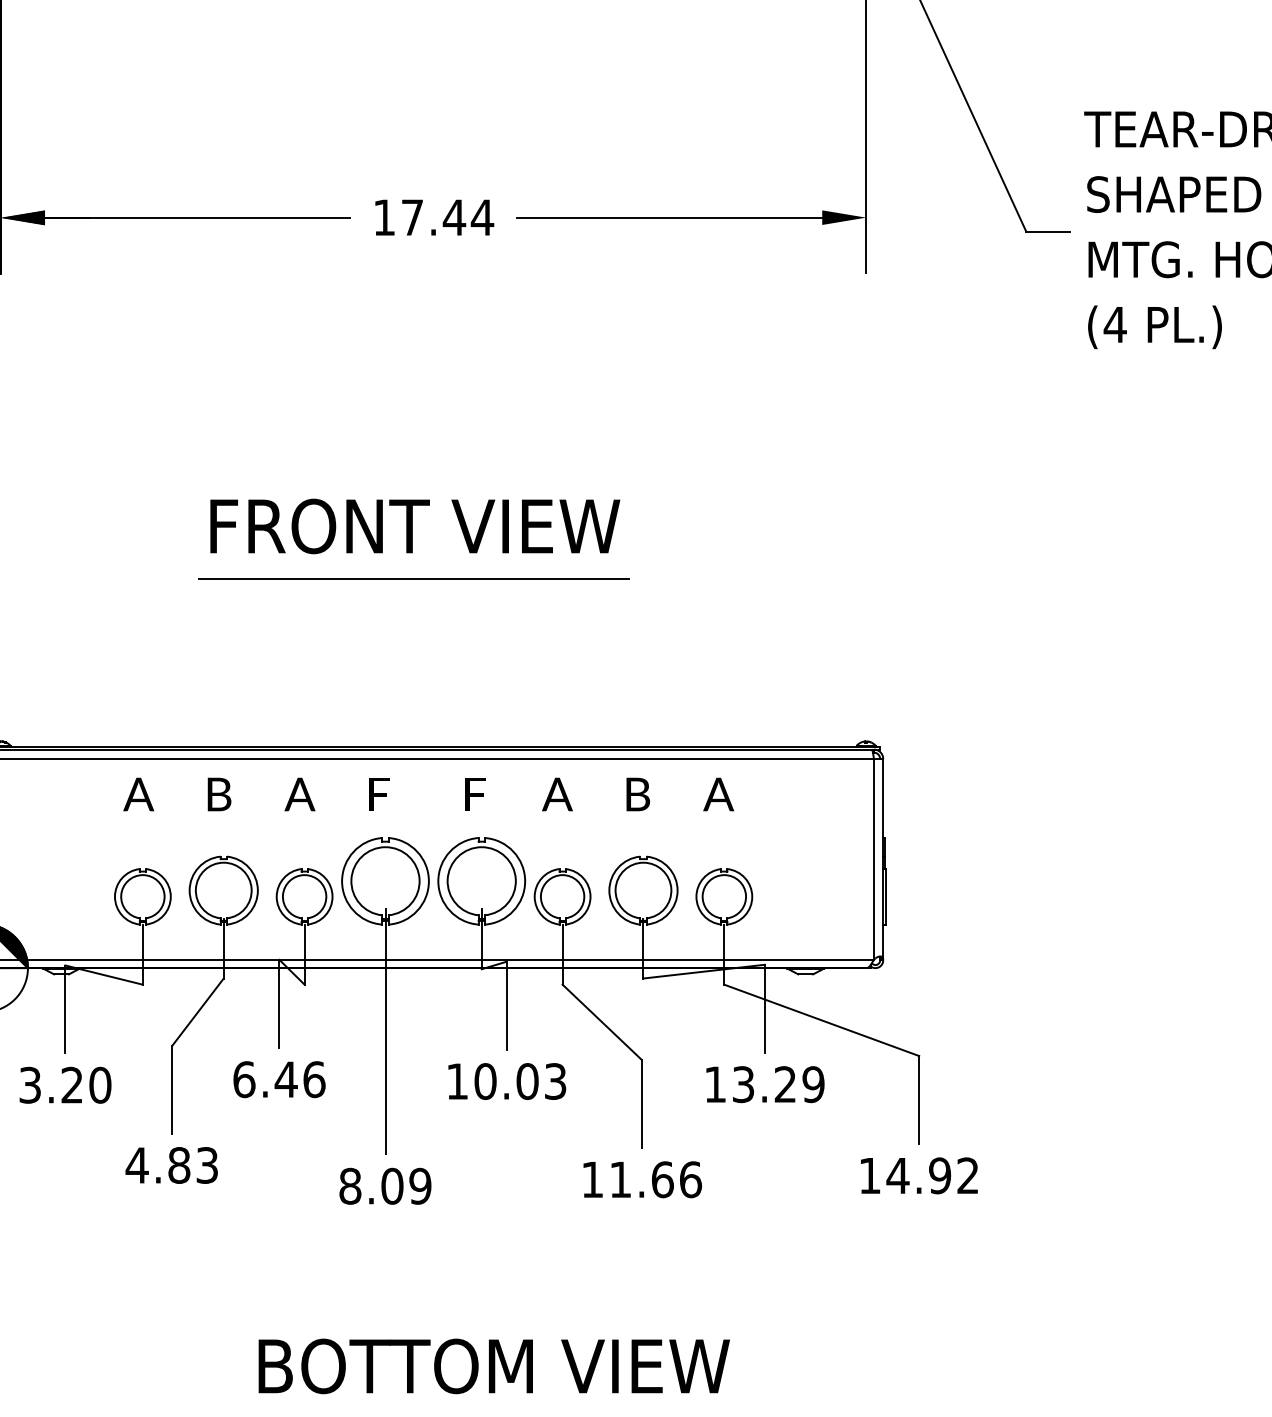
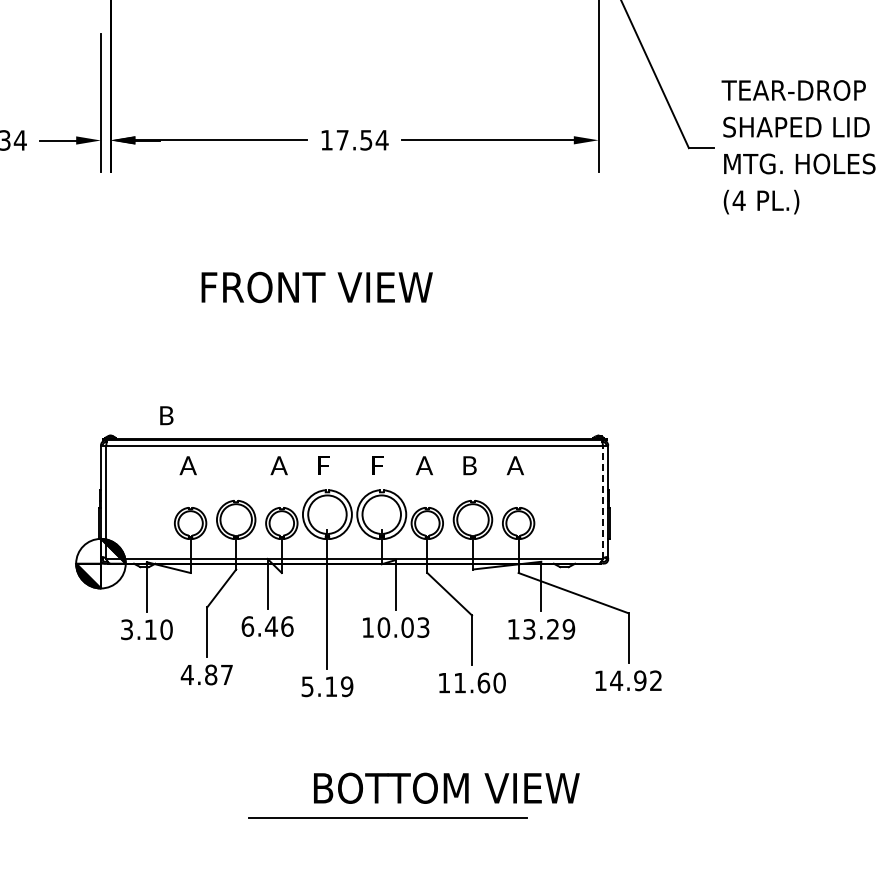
text: (452, 218) -> (365, 140), 17.44 -> 17.54
text: (413, 526) -> (316, 287), moved
line: (412, 579) -> (342, 344), removed
text: (218, 794) -> (166, 415), moved
line: (874, 859) -> (603, 502), solid -> dashed
text: (71, 1084) -> (150, 629), 3.20 -> 3.10
text: (206, 1164) -> (226, 674), 4.83 -> 4.87
text: (690, 1178) -> (499, 682), 11.66 -> 11.60
text: (371, 1185) -> (319, 686), 8.09 -> 5.19
text: (493, 1364) -> (446, 787), moved

